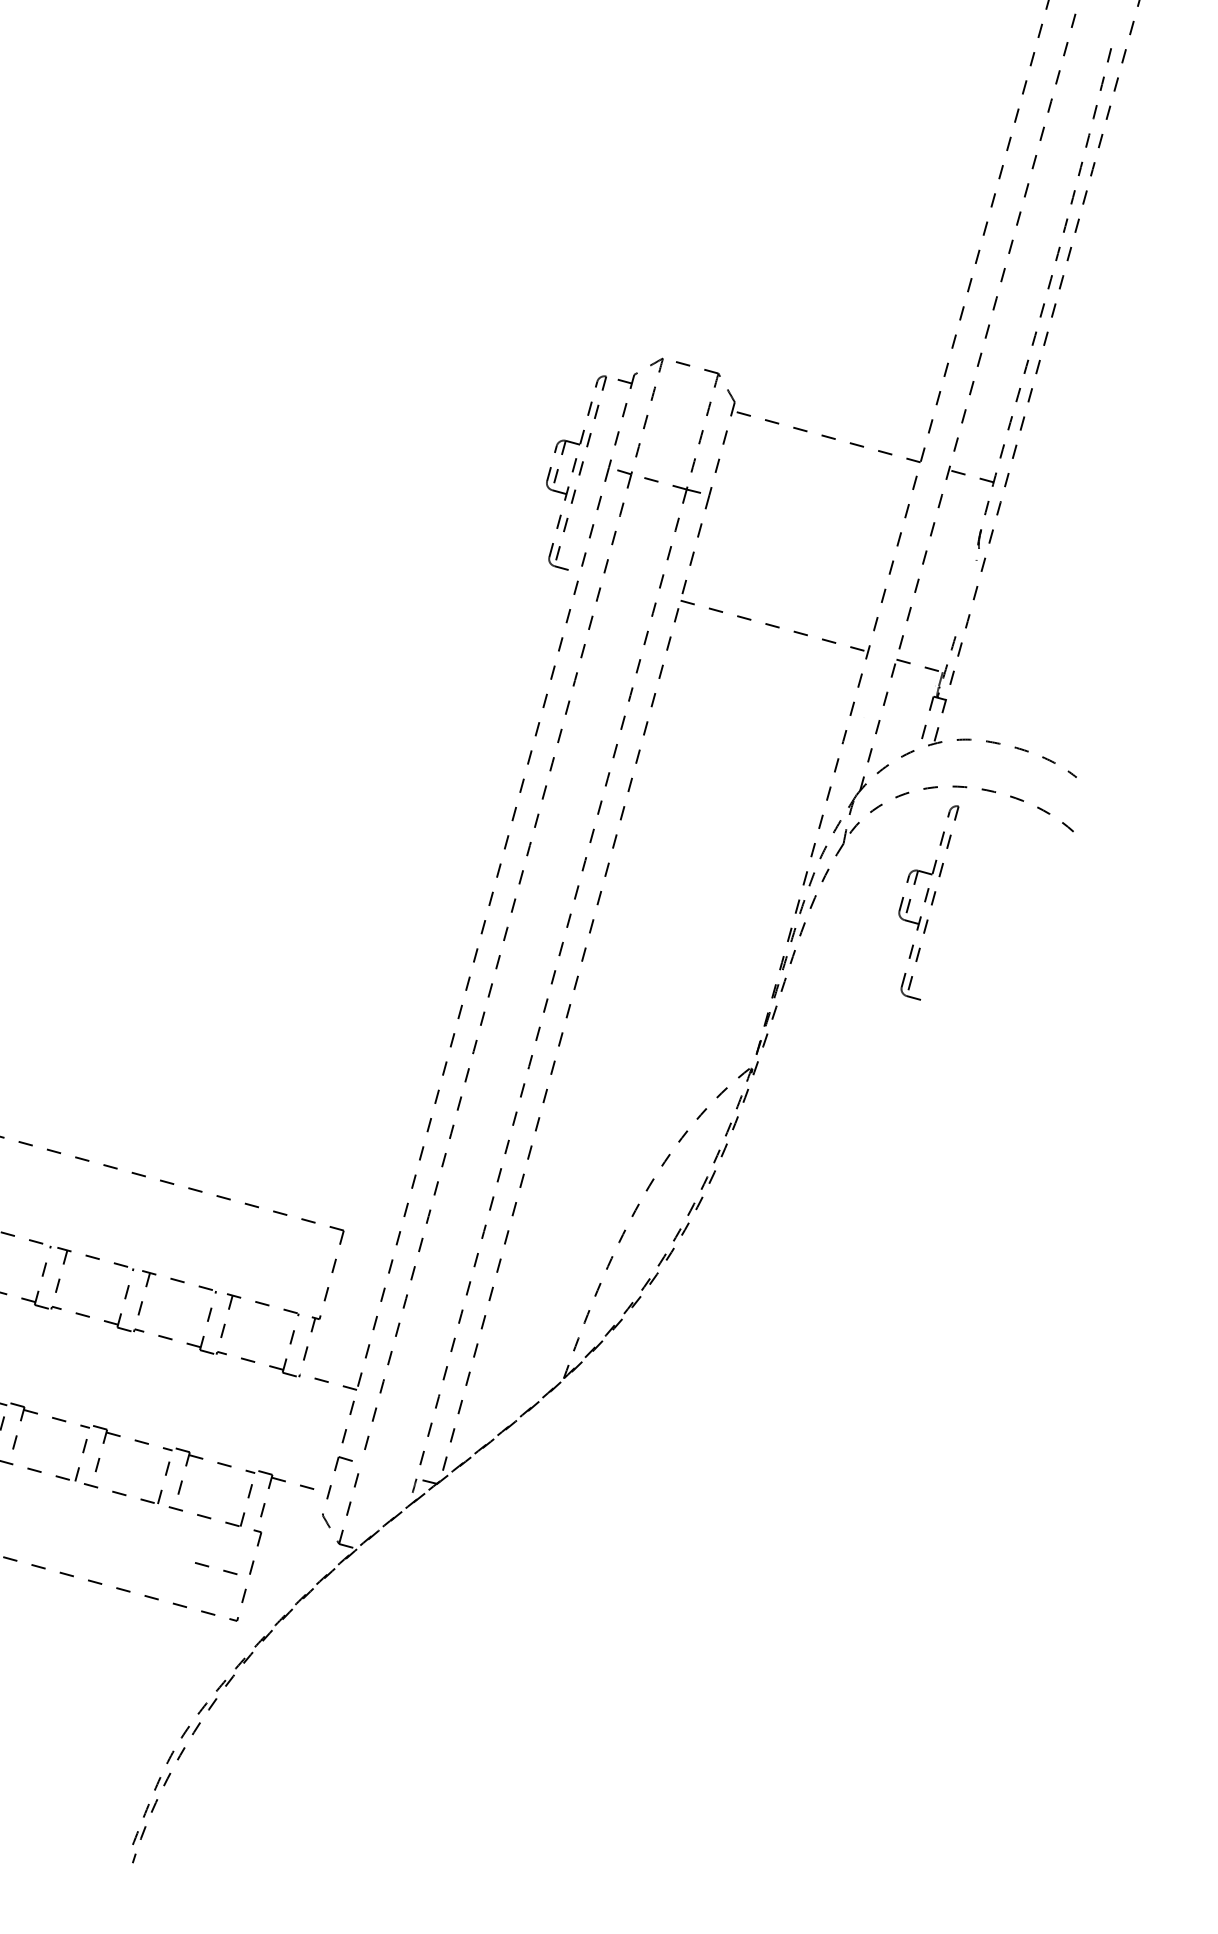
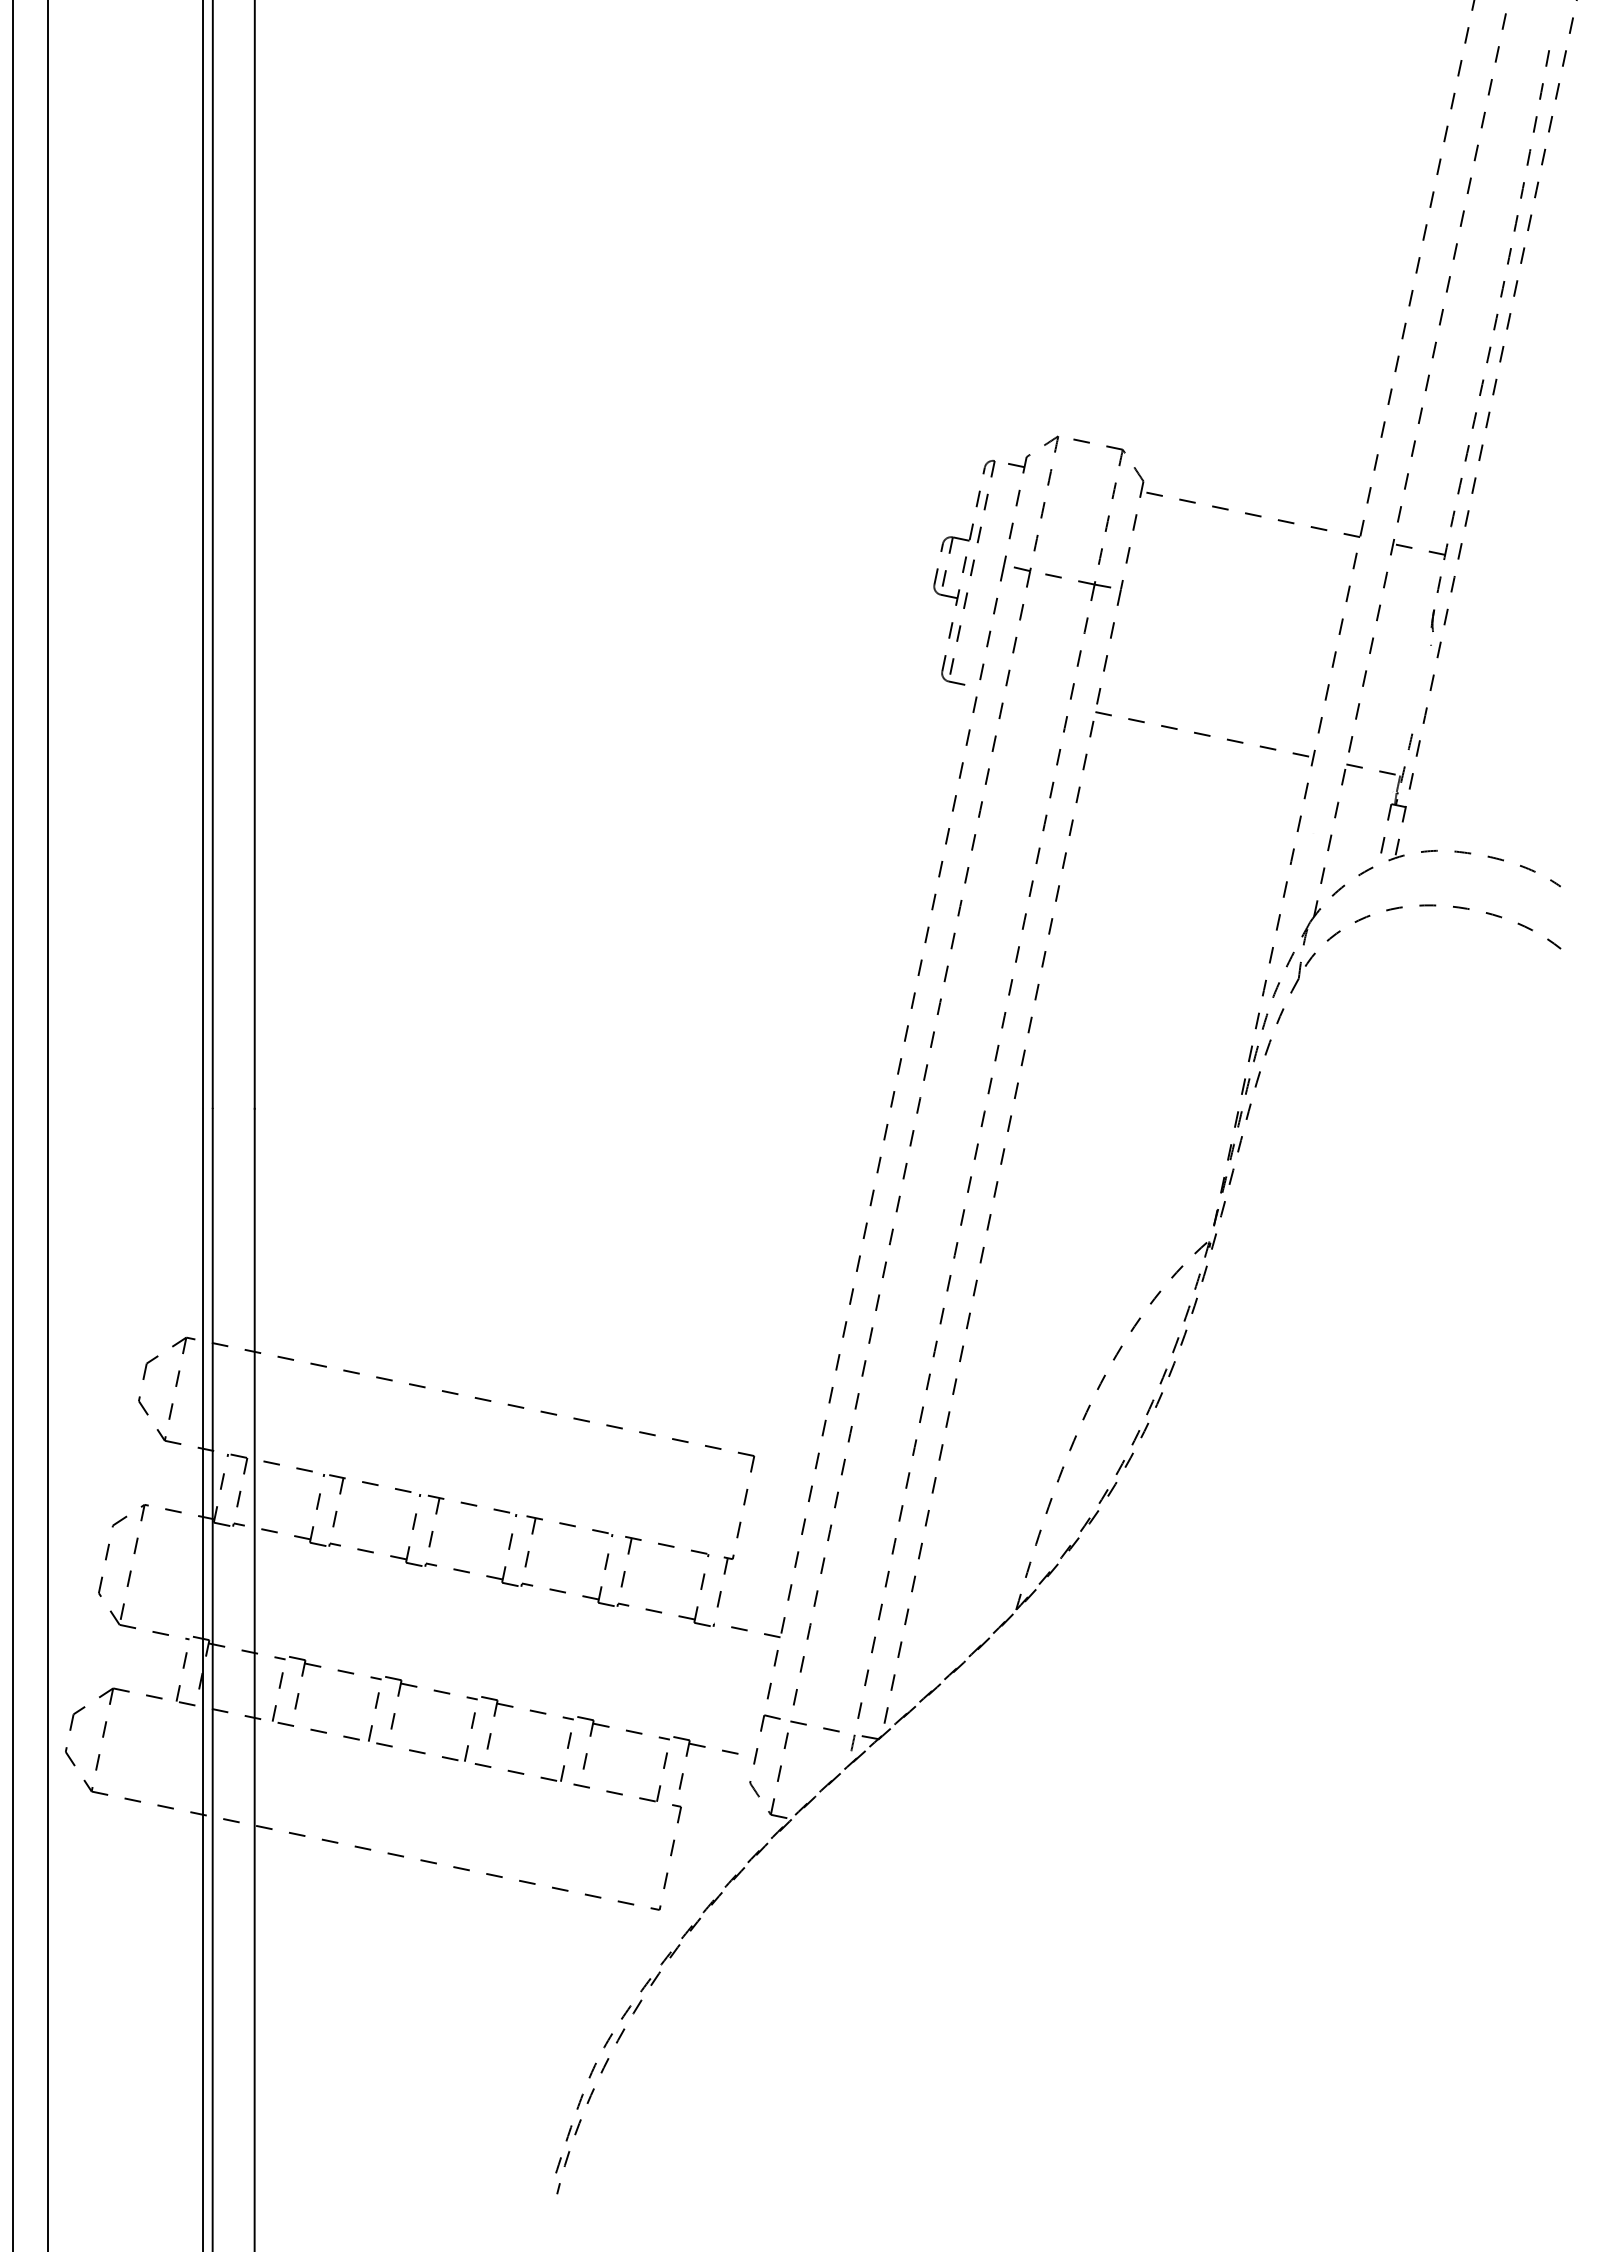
part: (926, 901) -> (1397, 1039), removed
line: (208, 1567) -> (806, 1725), moved

